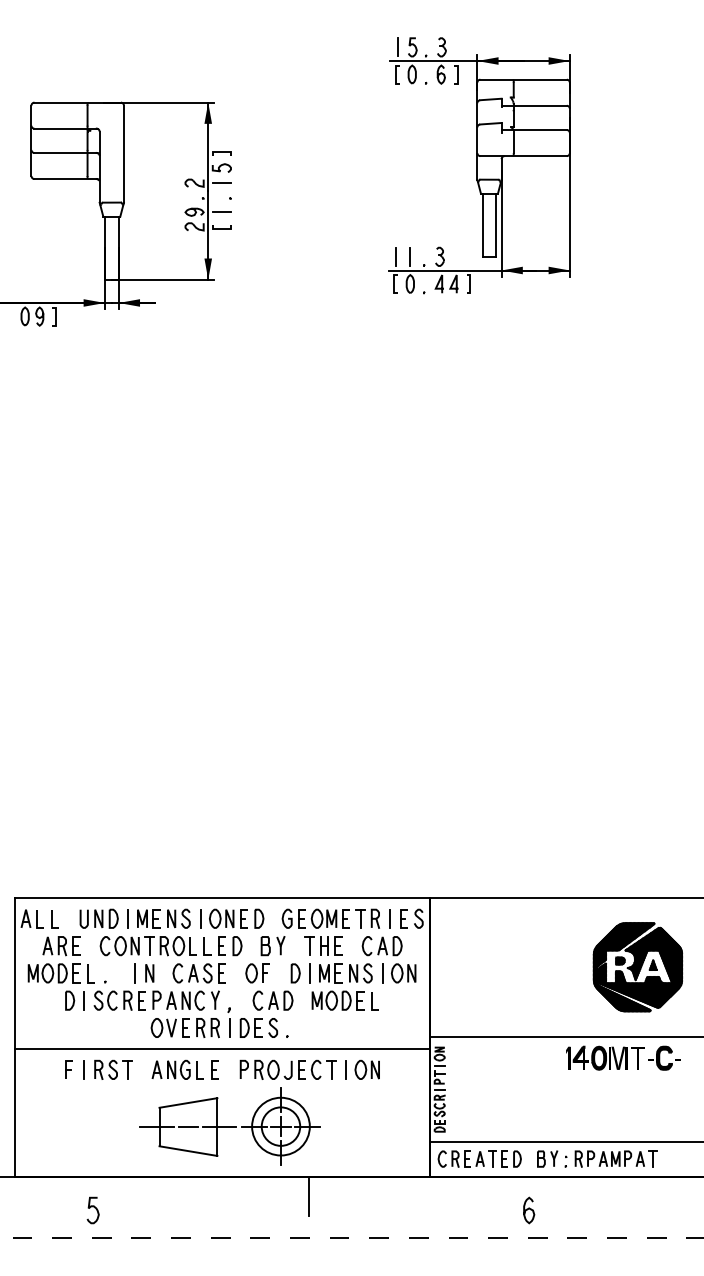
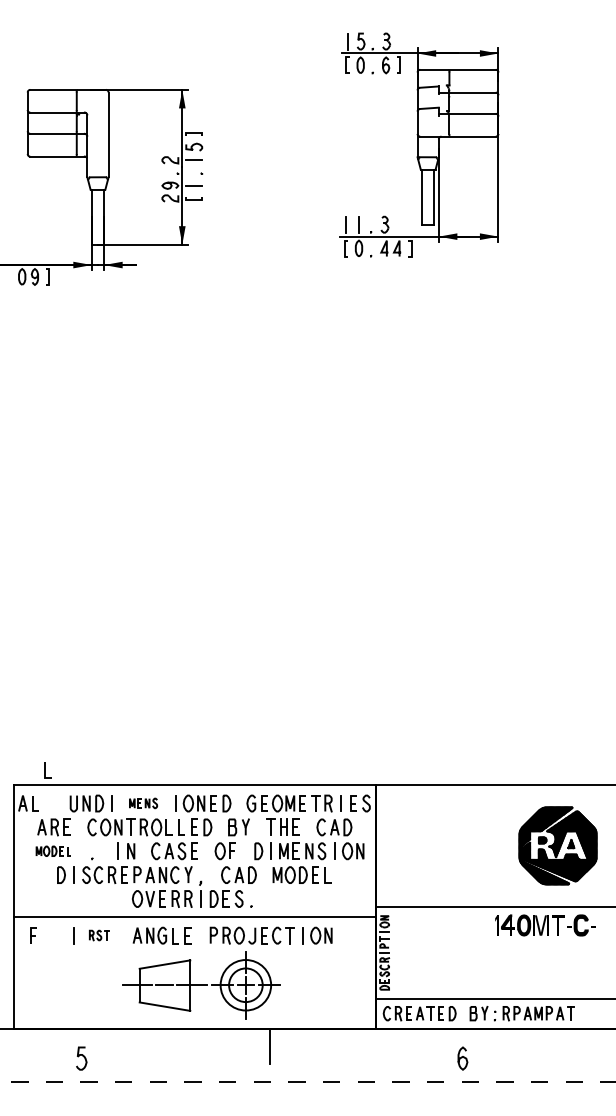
part: (163, 918) -> (143, 803), size x0.6
line: (52, 919) -> (46, 770), moved
part: (60, 973) -> (53, 851), size x0.6
part: (68, 1069) -> (33, 935), moved
part: (113, 1069) -> (99, 935), size x0.6

